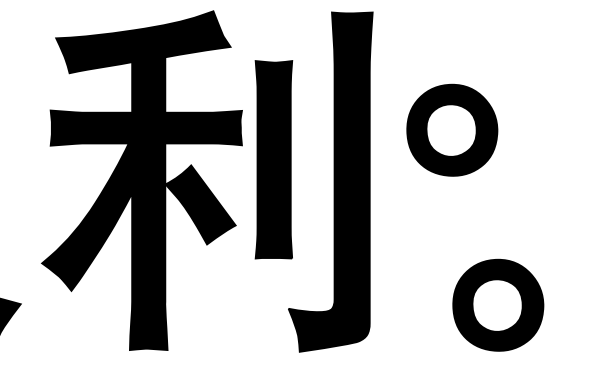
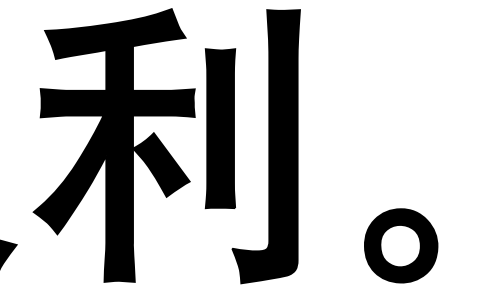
part: (452, 129) -> (364, 104), removed

